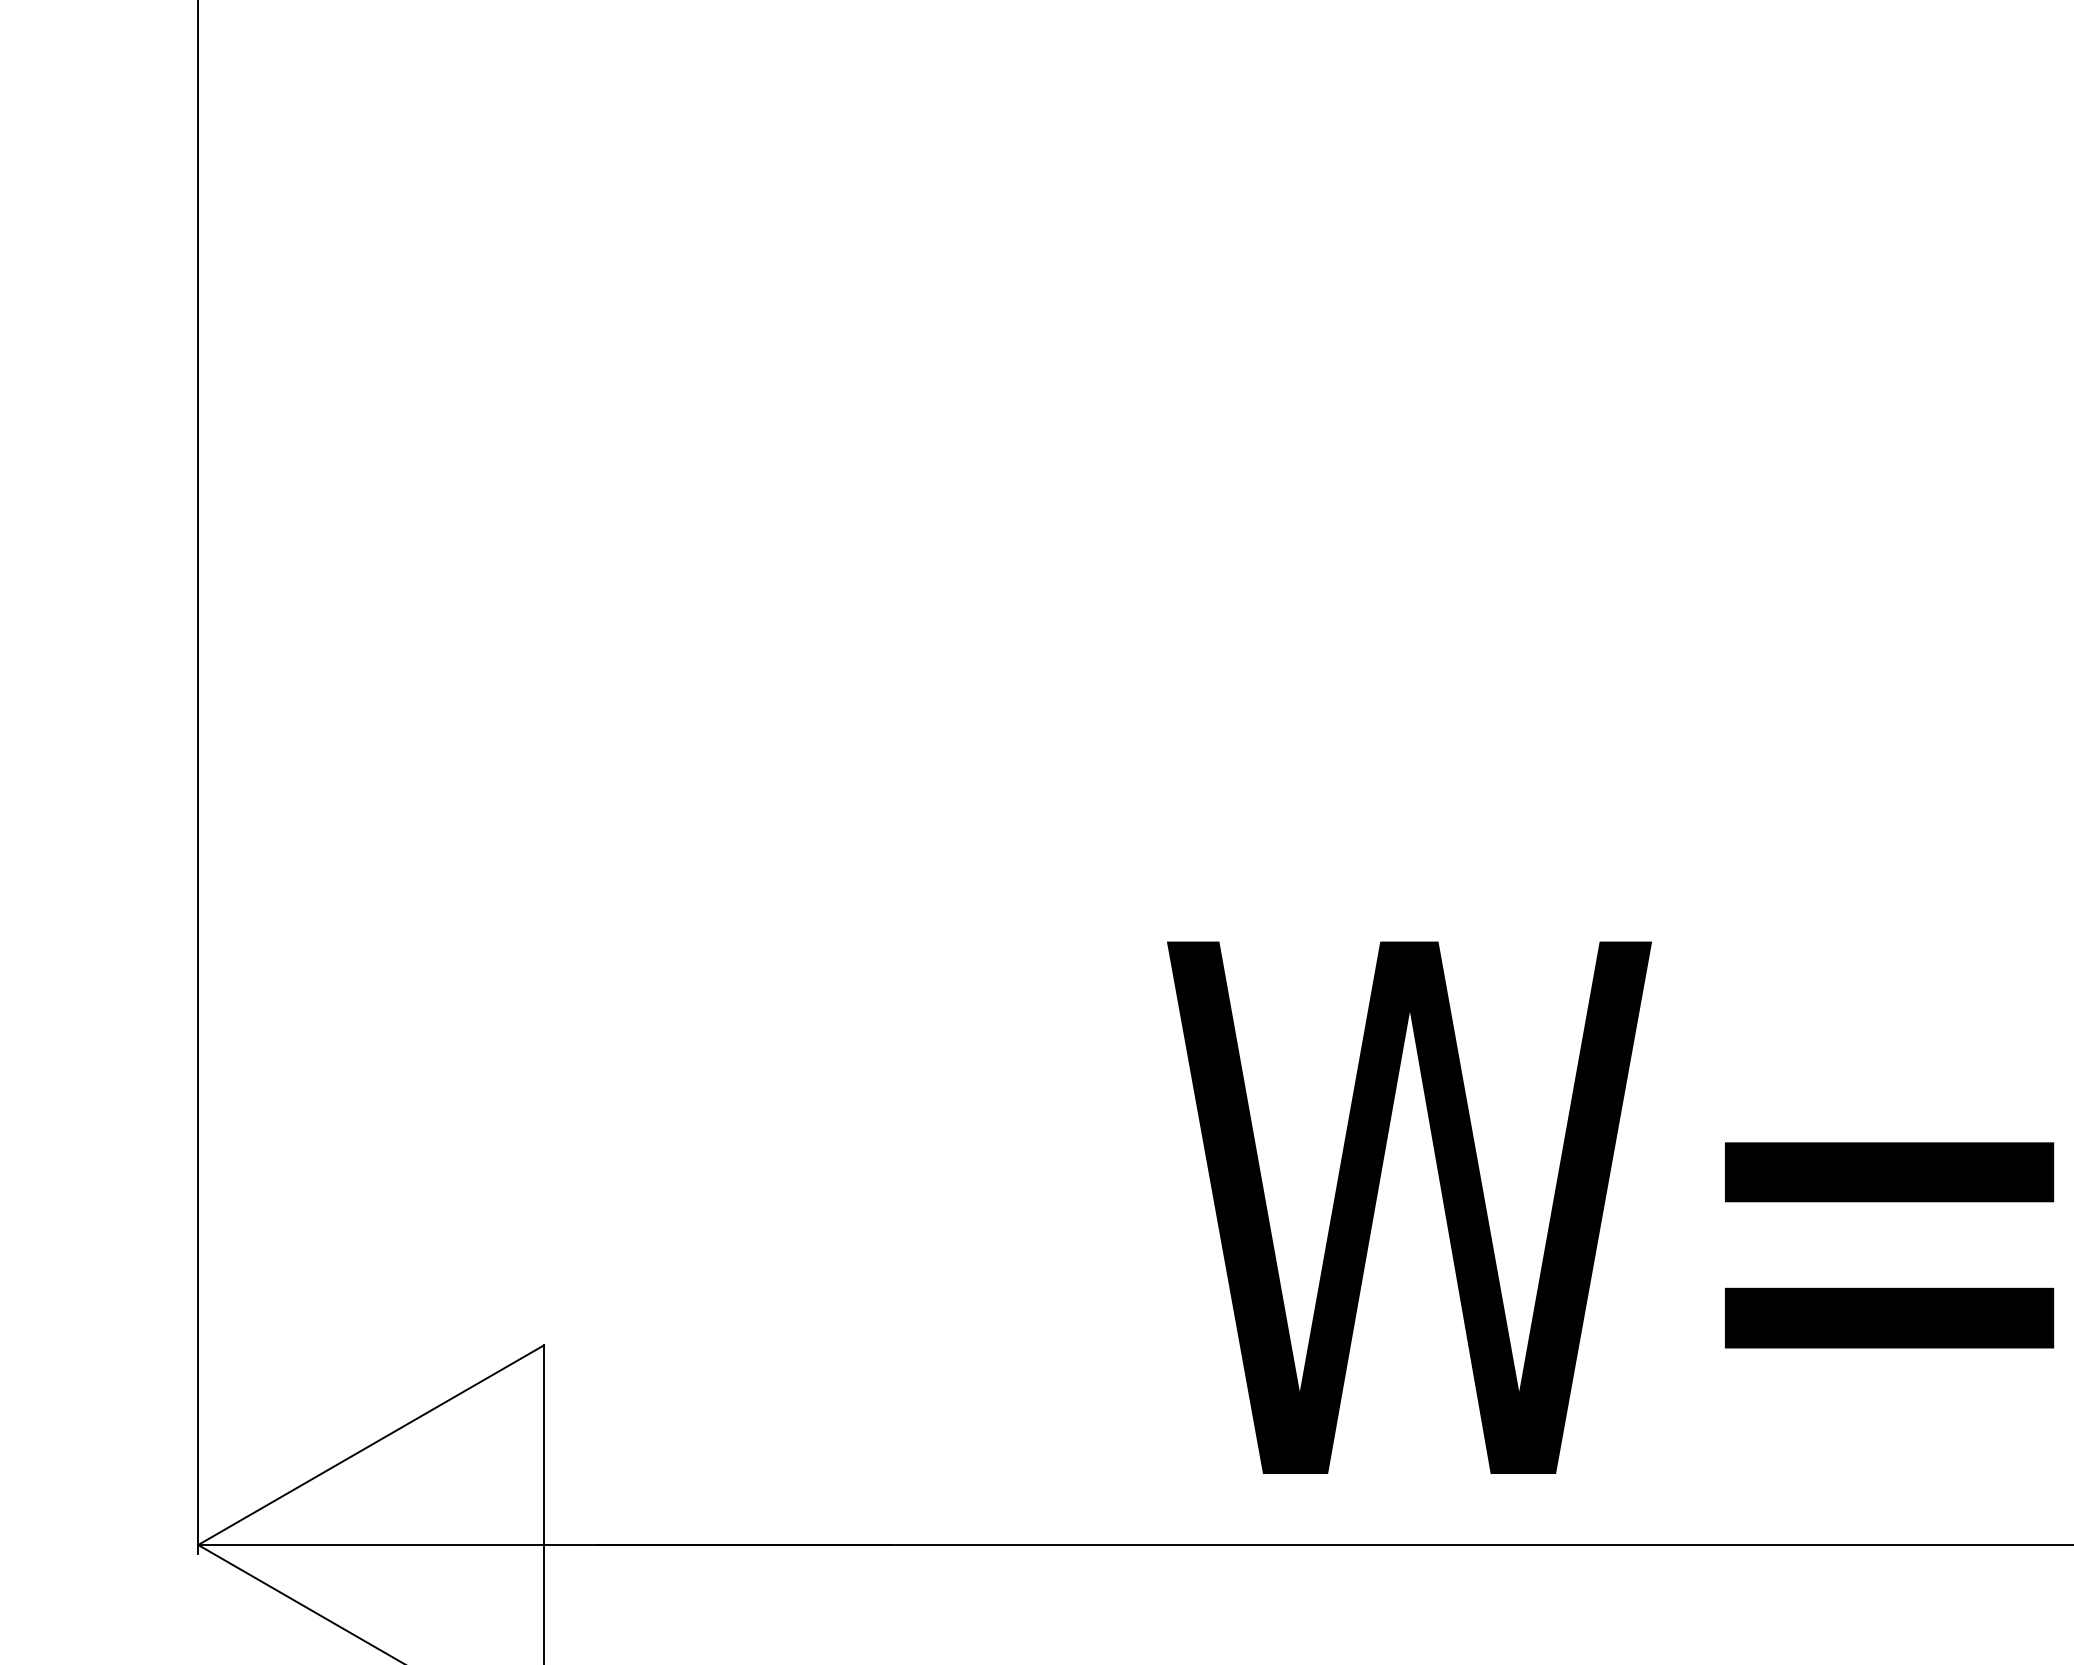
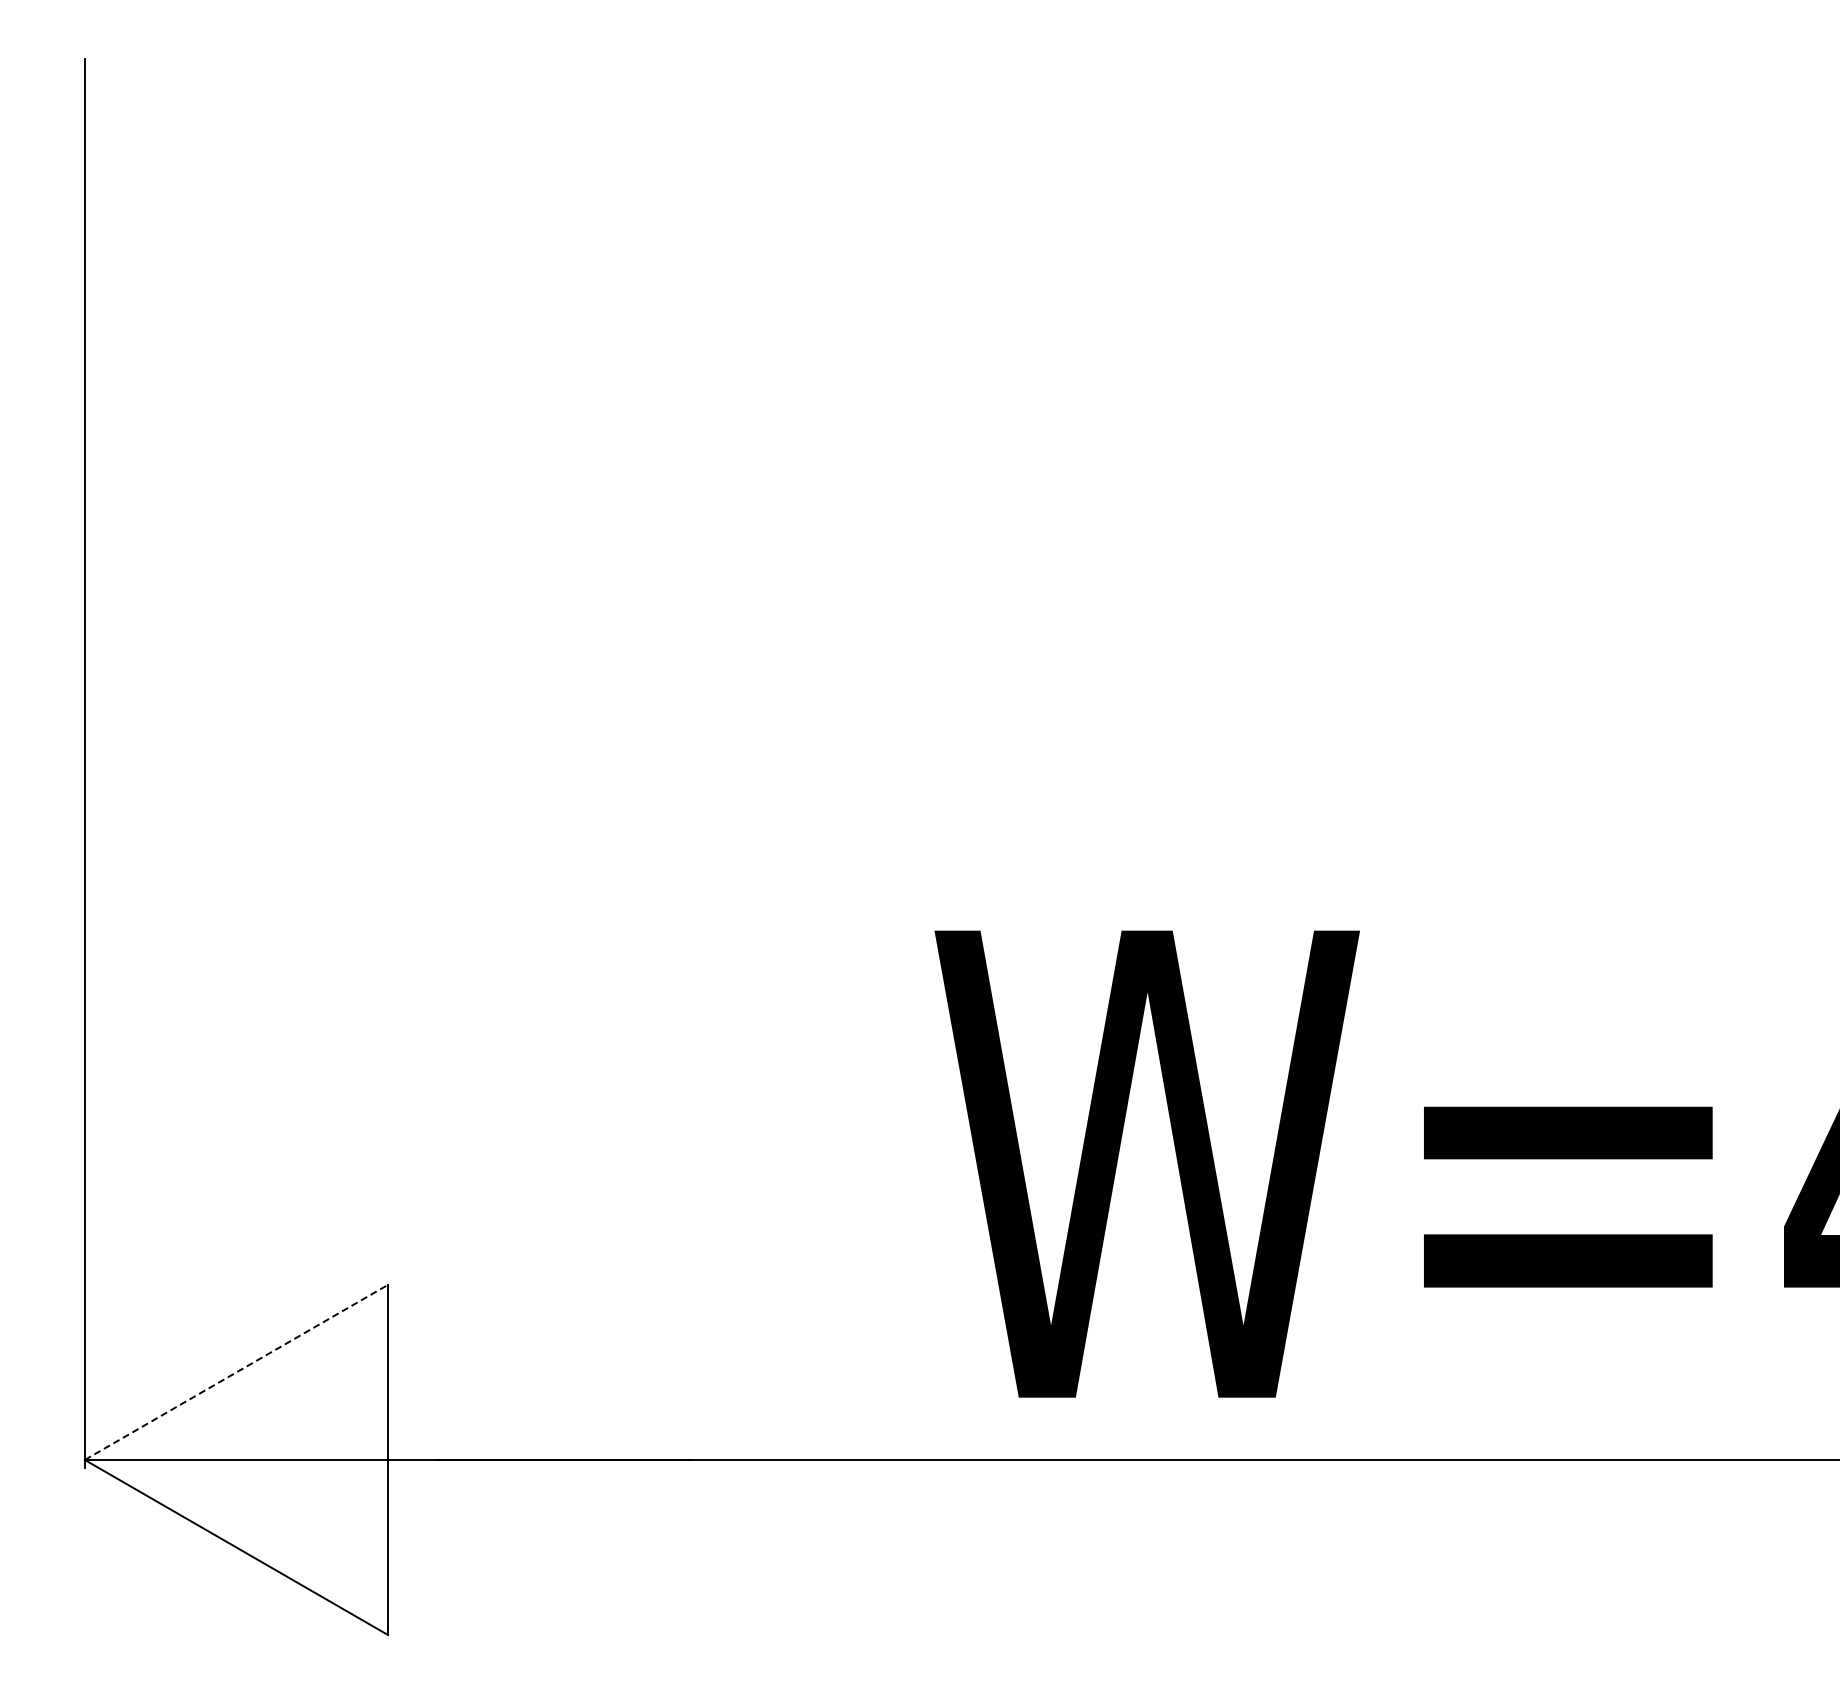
line: (371, 1445) -> (236, 1372), solid -> dashed

